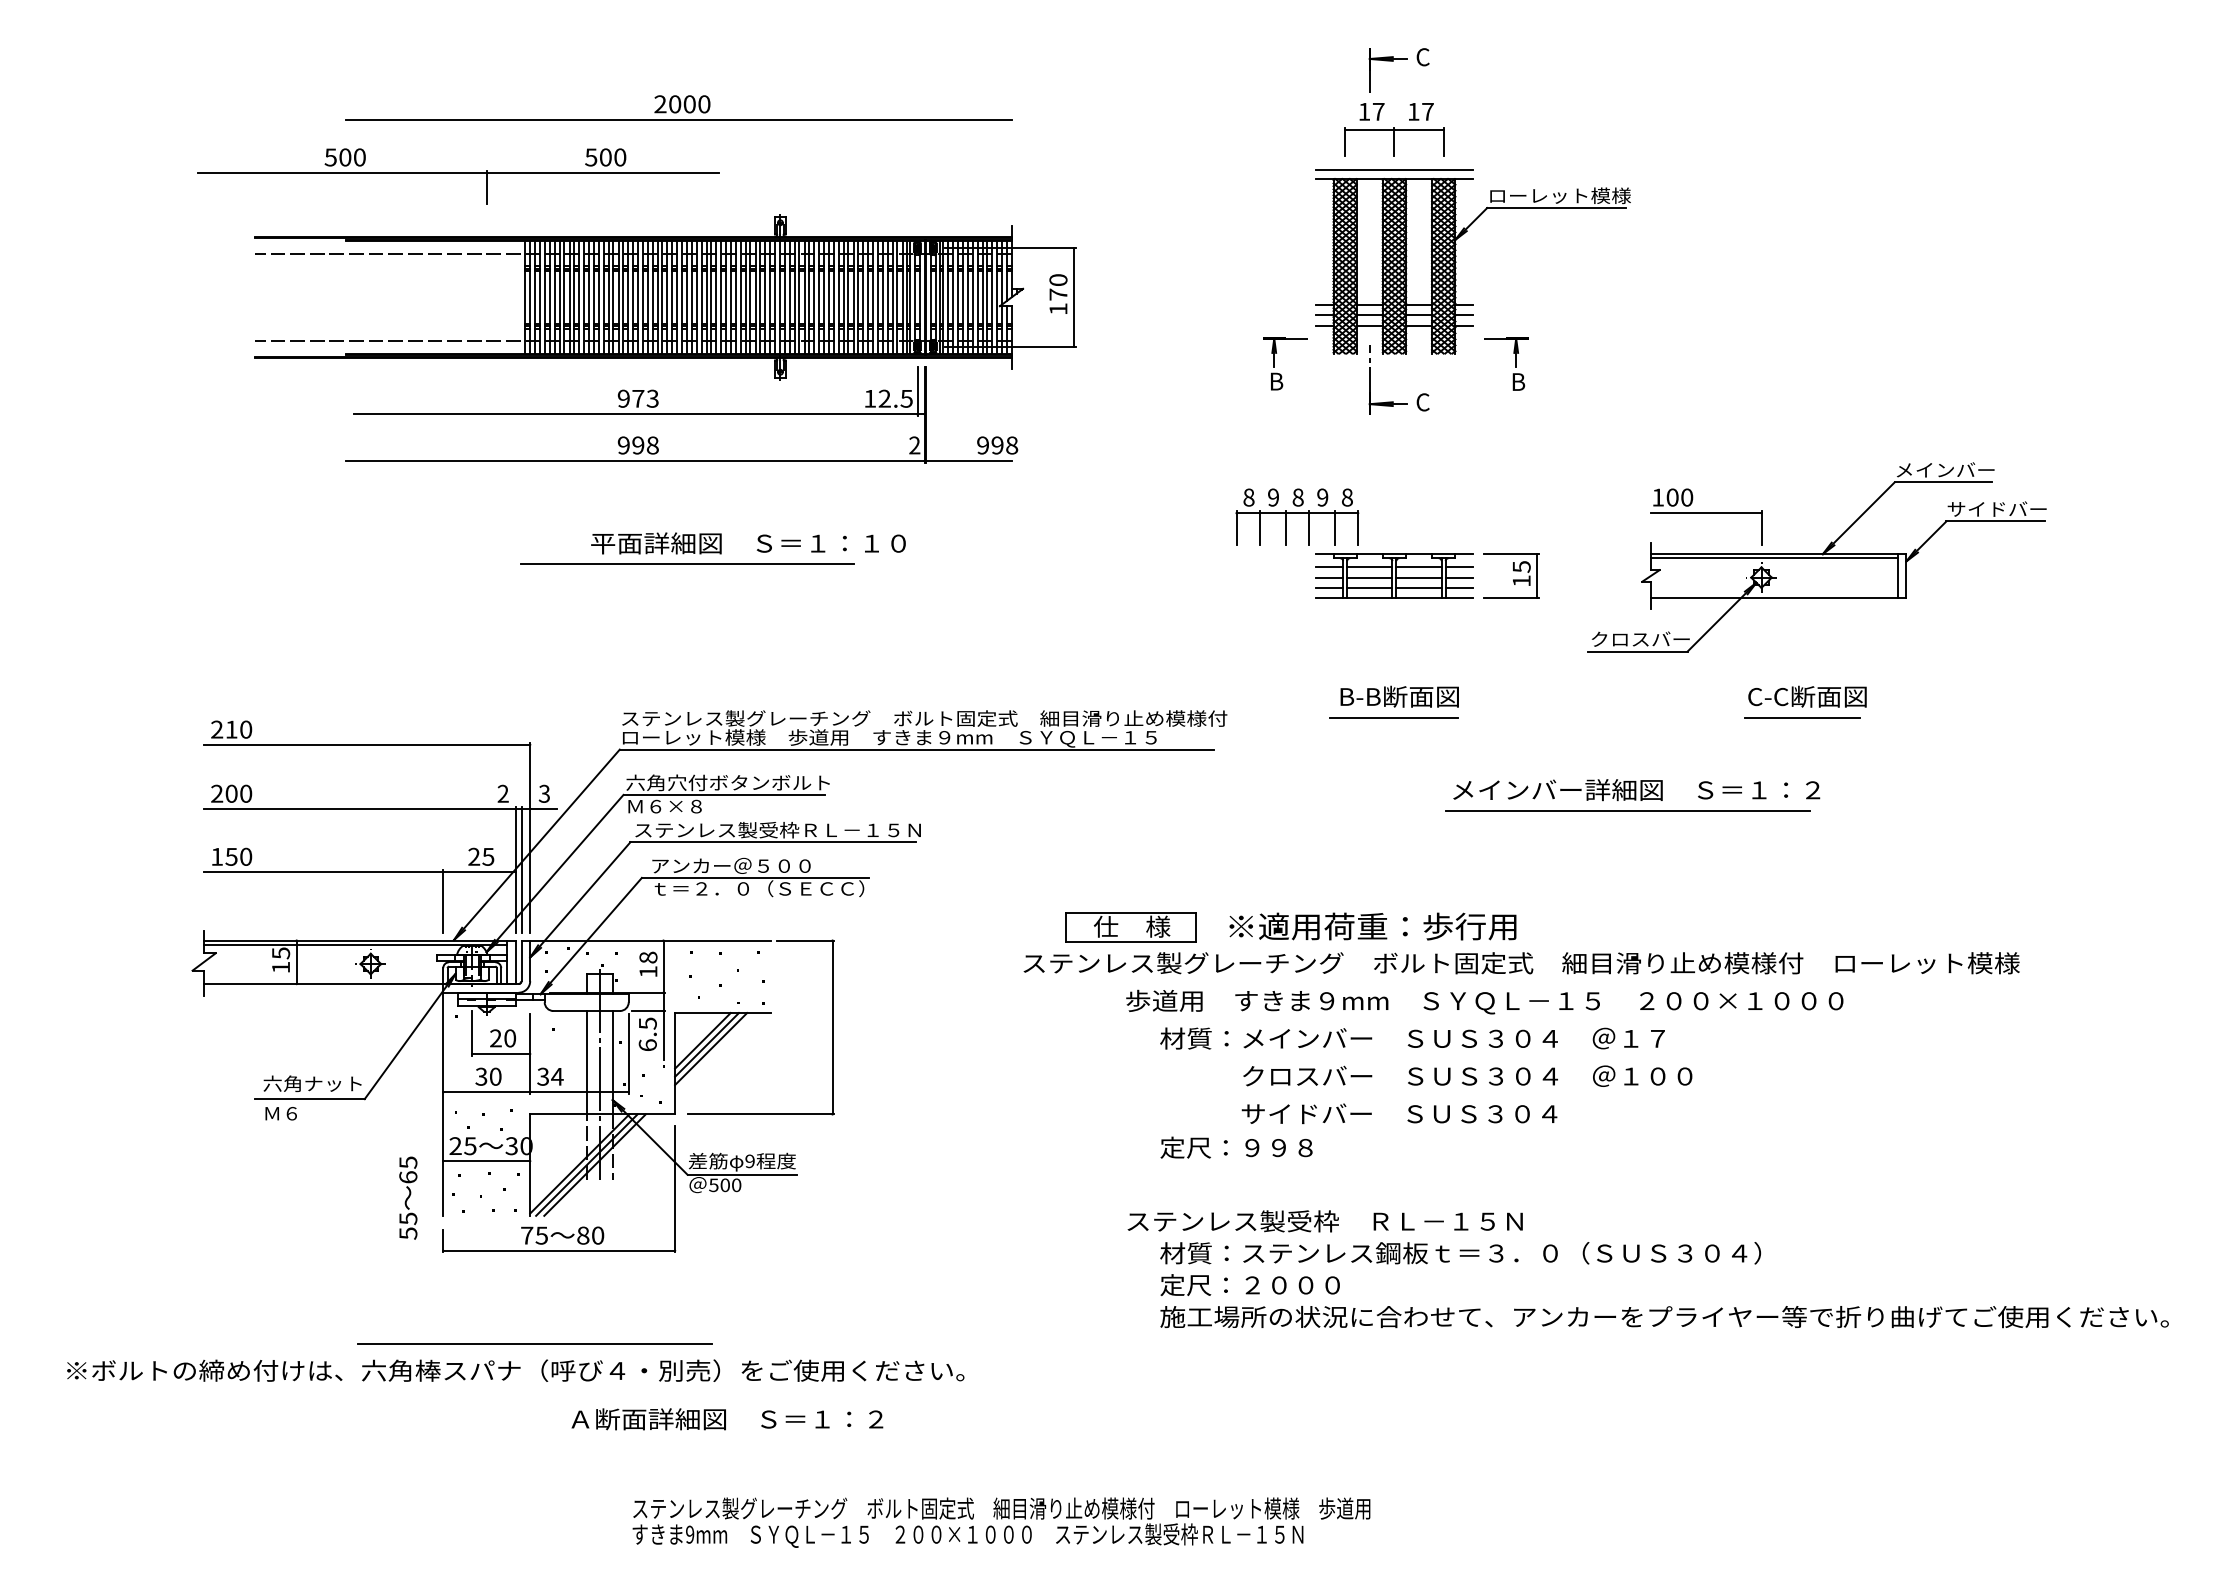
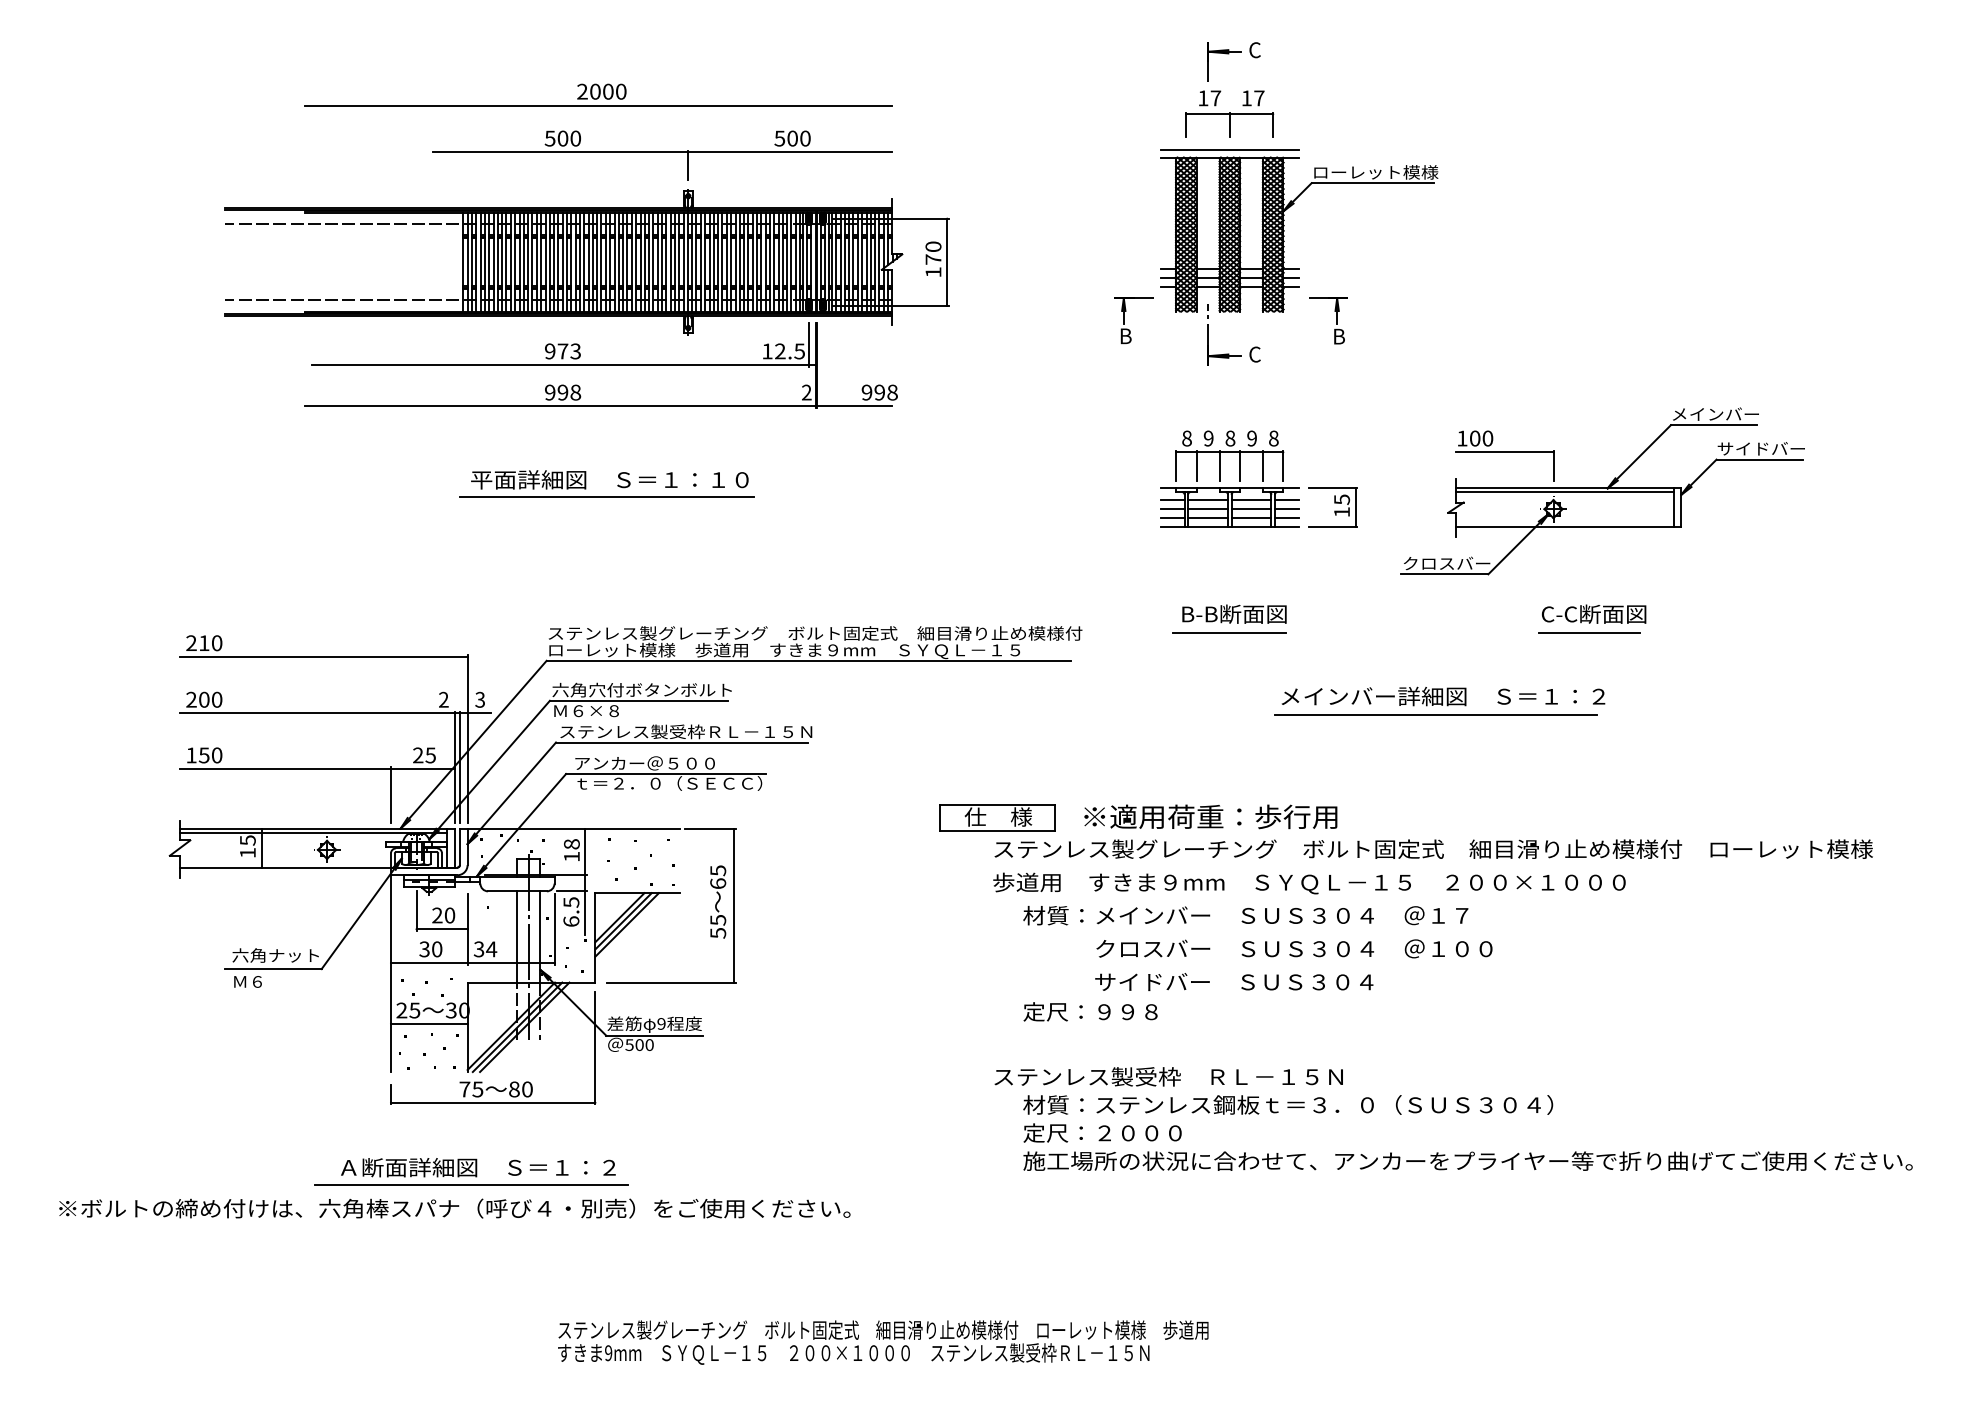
part: (458, 176) -> (662, 155), moved
part: (1297, 516) -> (1229, 455), moved
text: (748, 543) -> (609, 479), moved
text: (1521, 963) -> (1433, 849), moved
text: (408, 1197) -> (718, 901), moved
text: (727, 1419) -> (478, 1167), moved

